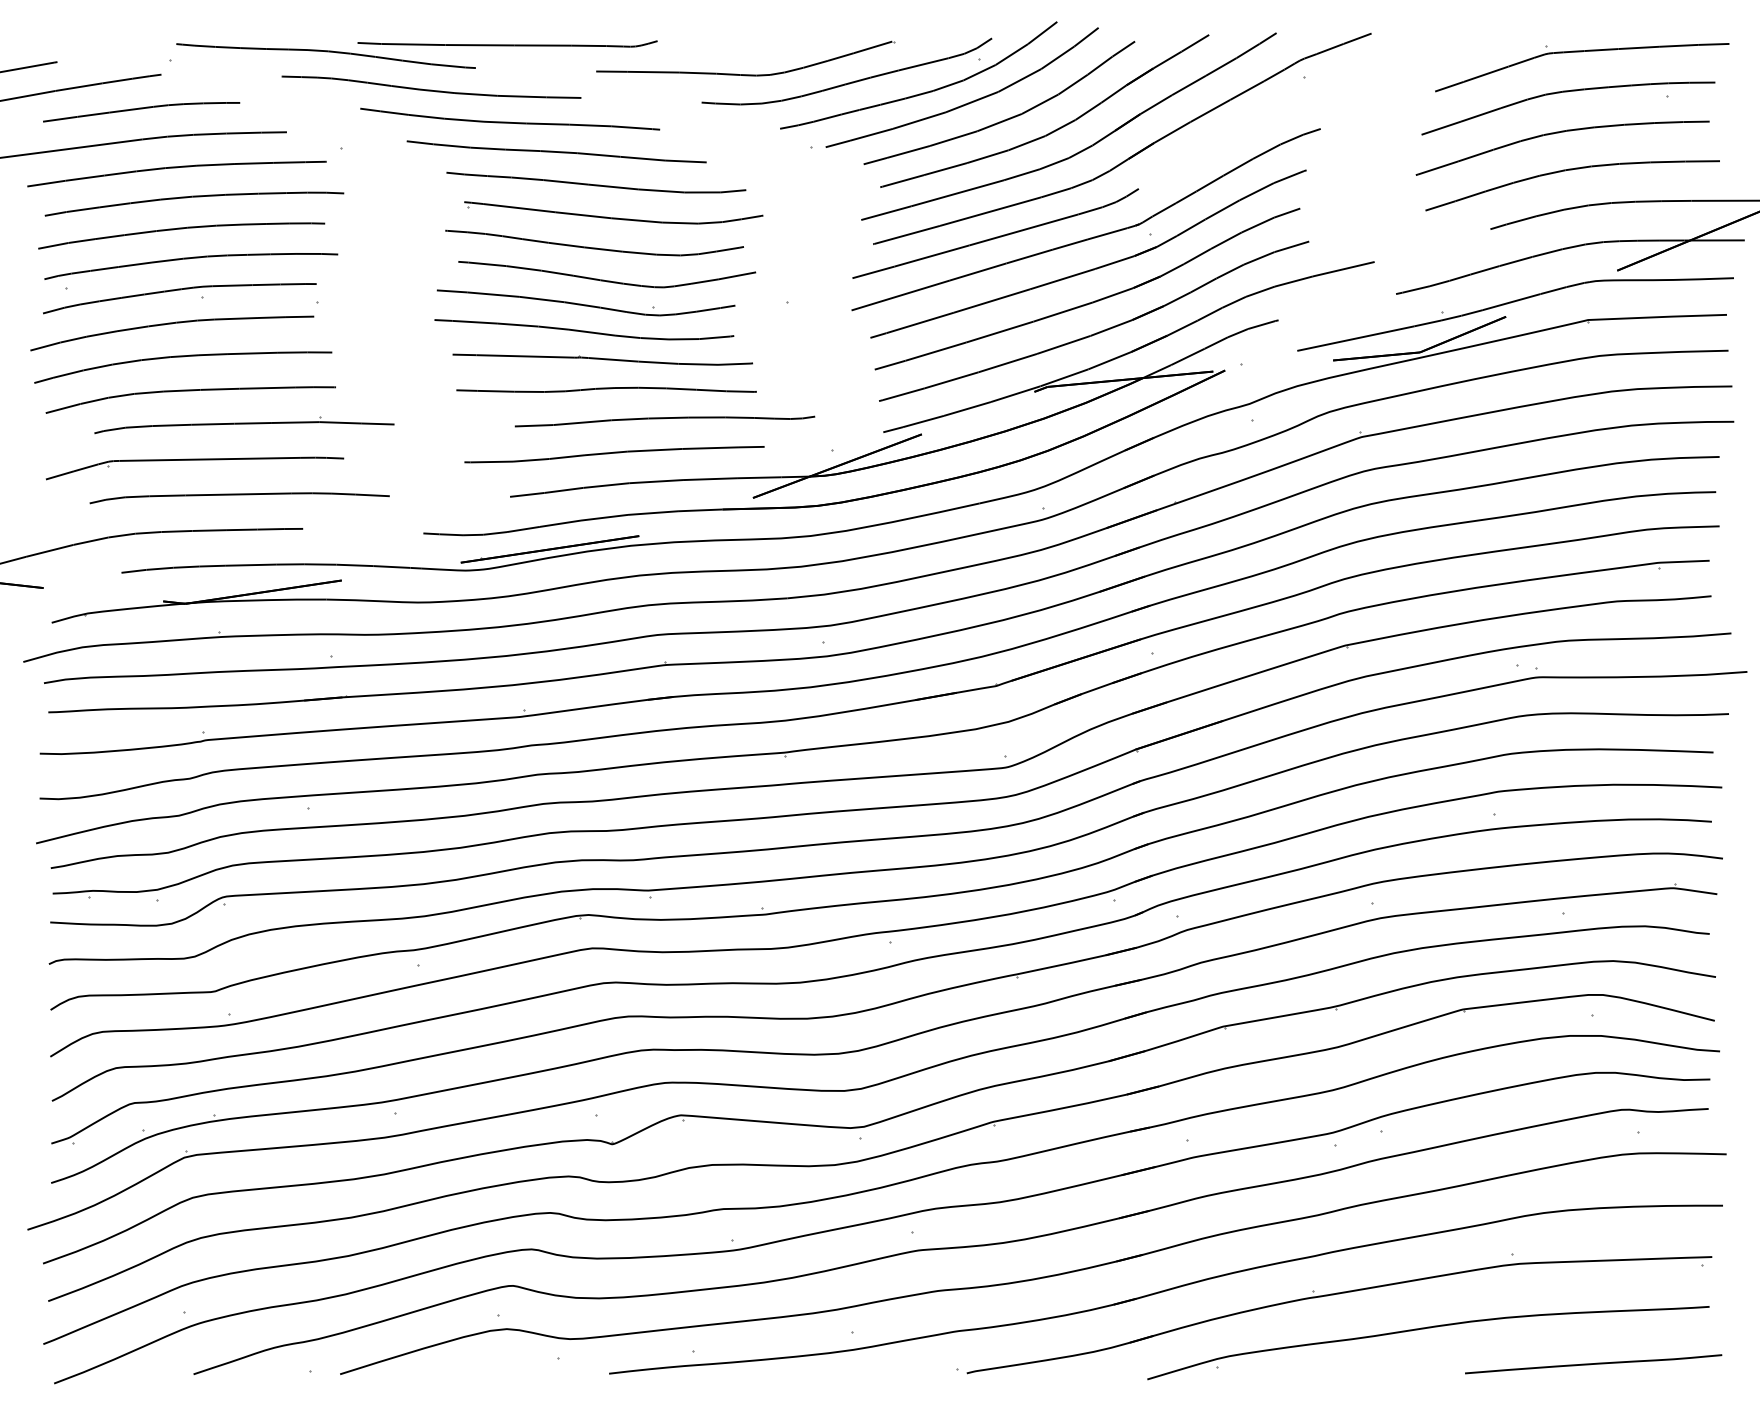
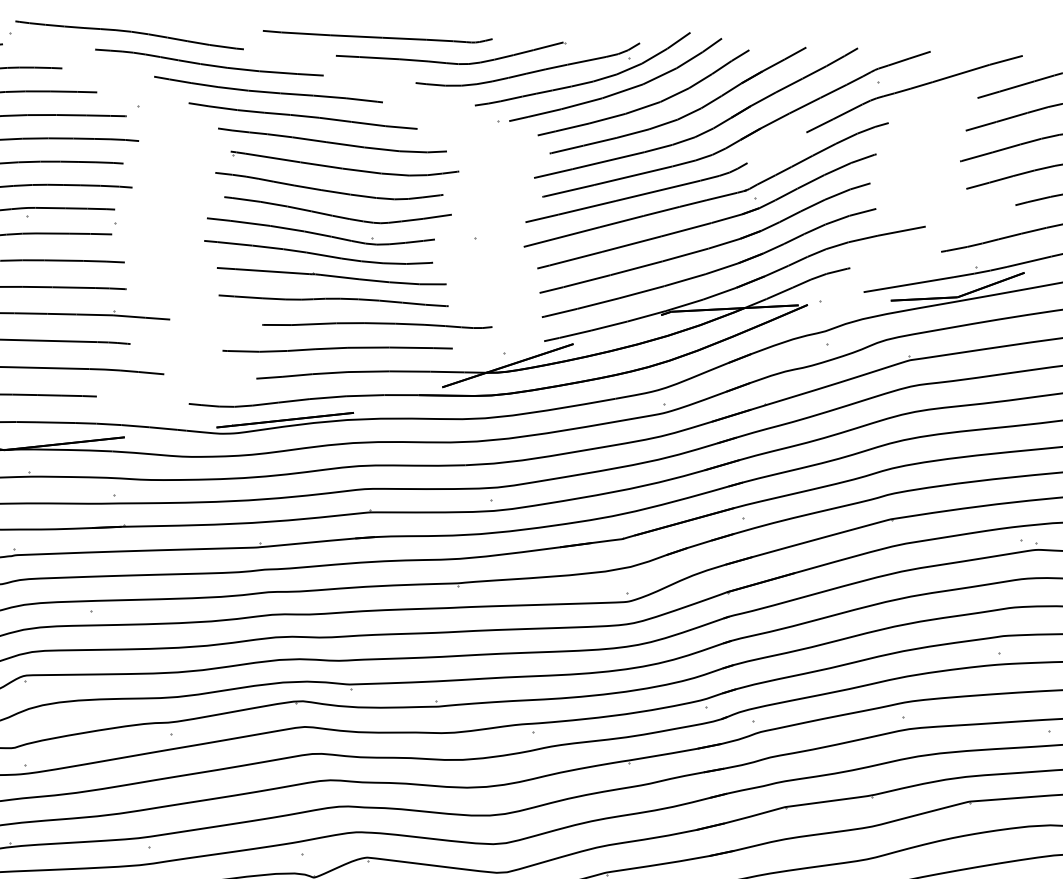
curve: (507, 44) -> (377, 36), moved
curve: (1349, 83) -> (912, 89), added

